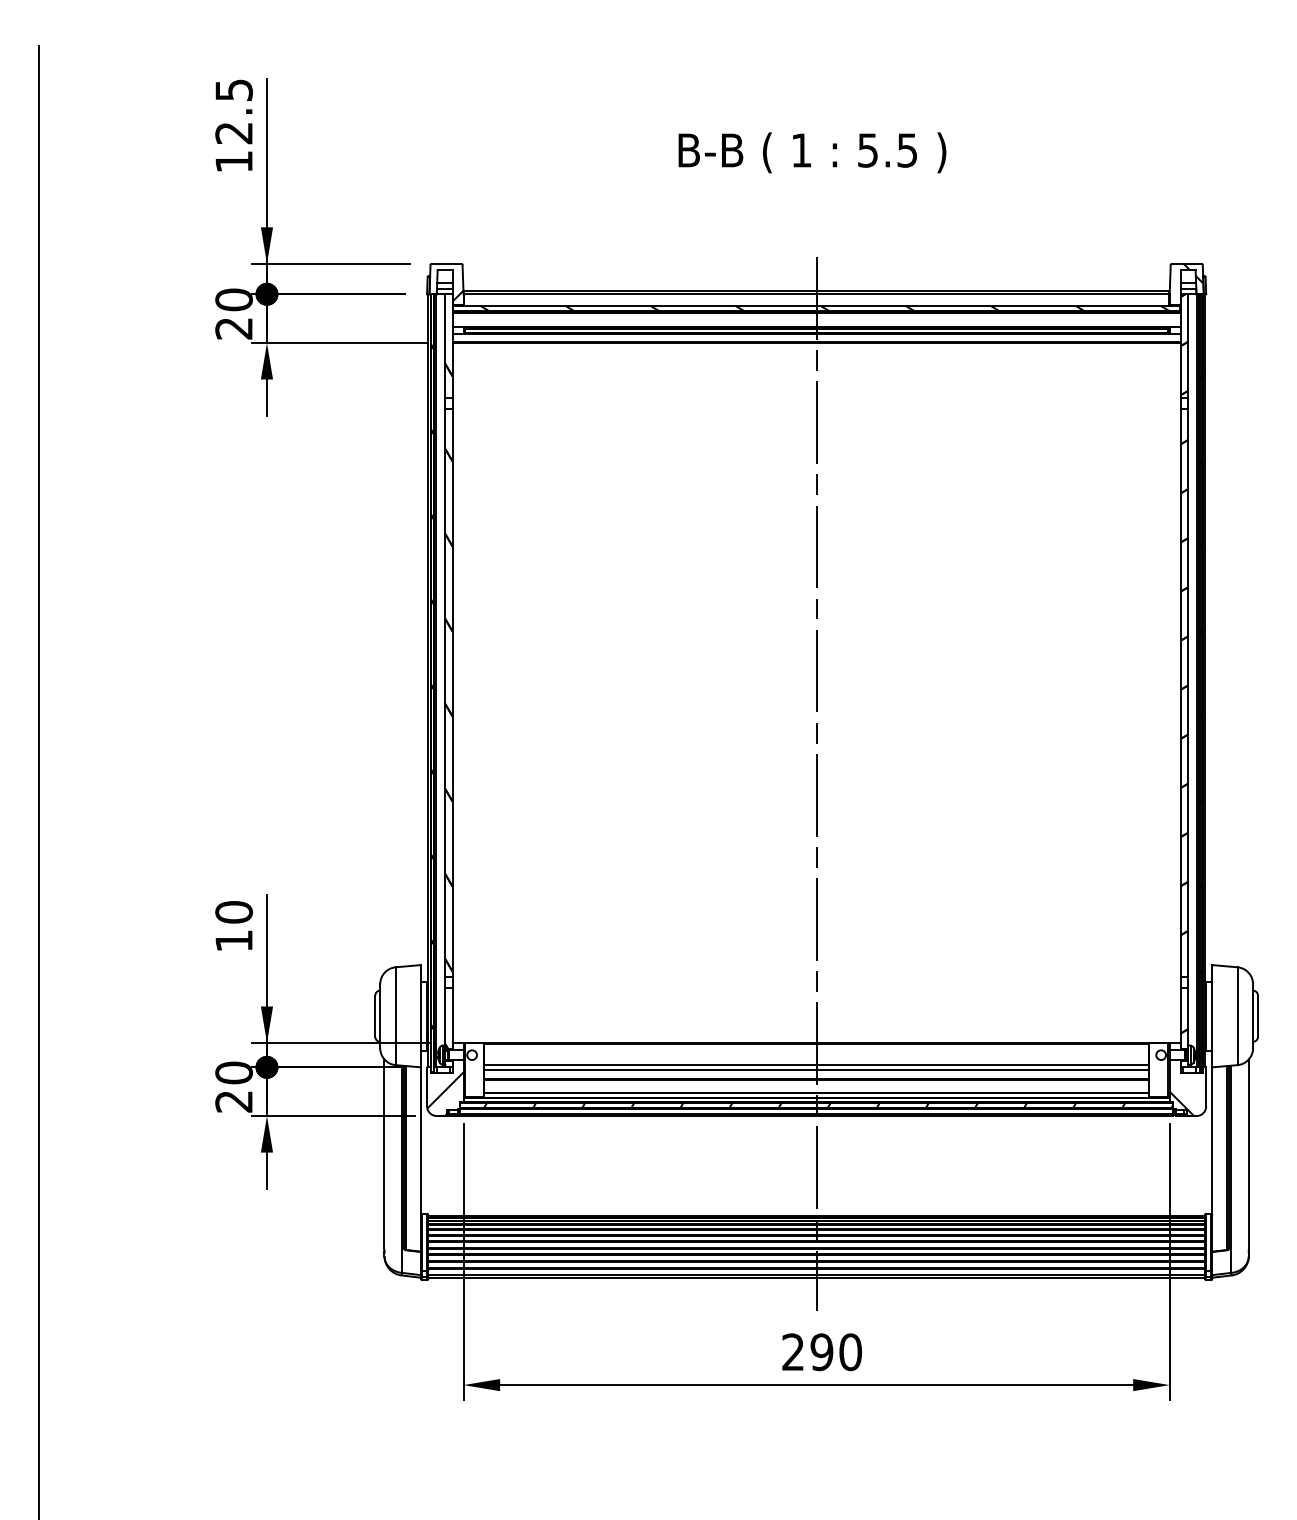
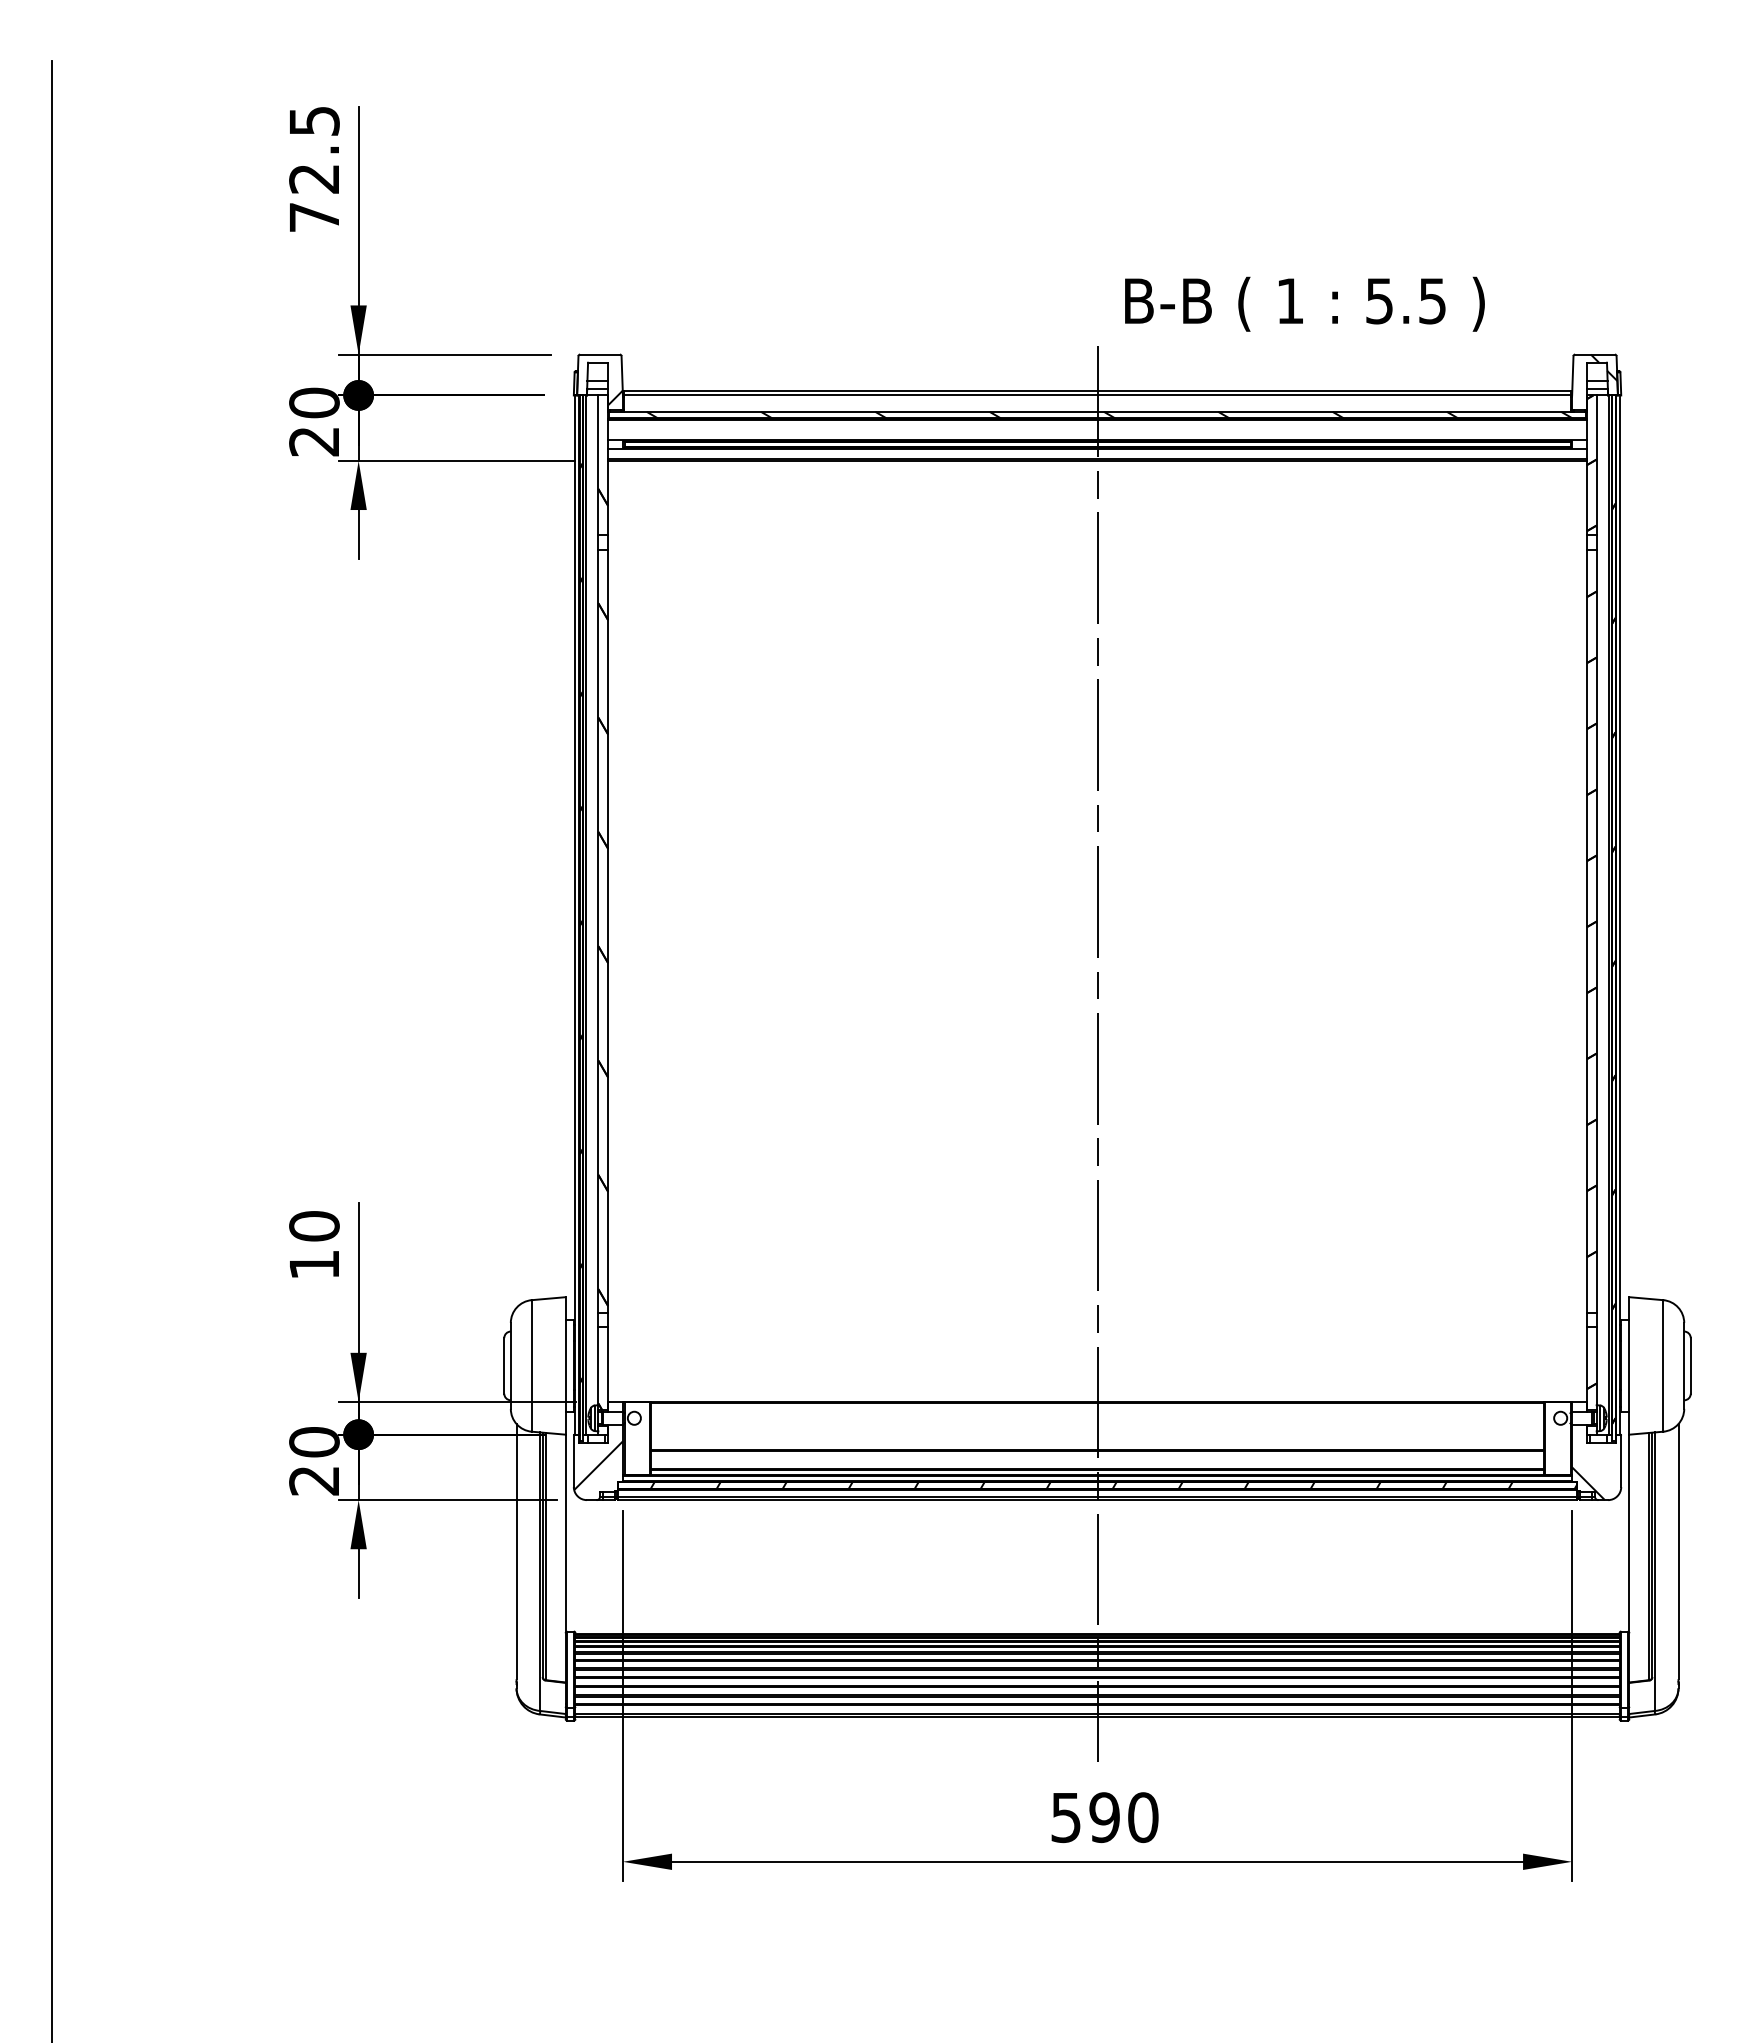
text: (812, 152) -> (1304, 303), moved
text: (234, 161) -> (314, 217), 12.5 -> 72.5
line: (816, 1064) -> (1097, 1431), removed
line: (816, 1069) -> (1097, 1437), removed
text: (792, 1352) -> (1065, 1817), 290 -> 590

